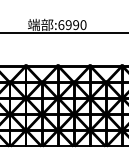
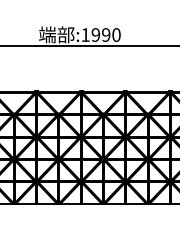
text: (61, 24) -> (85, 34), :6990 -> :1990

